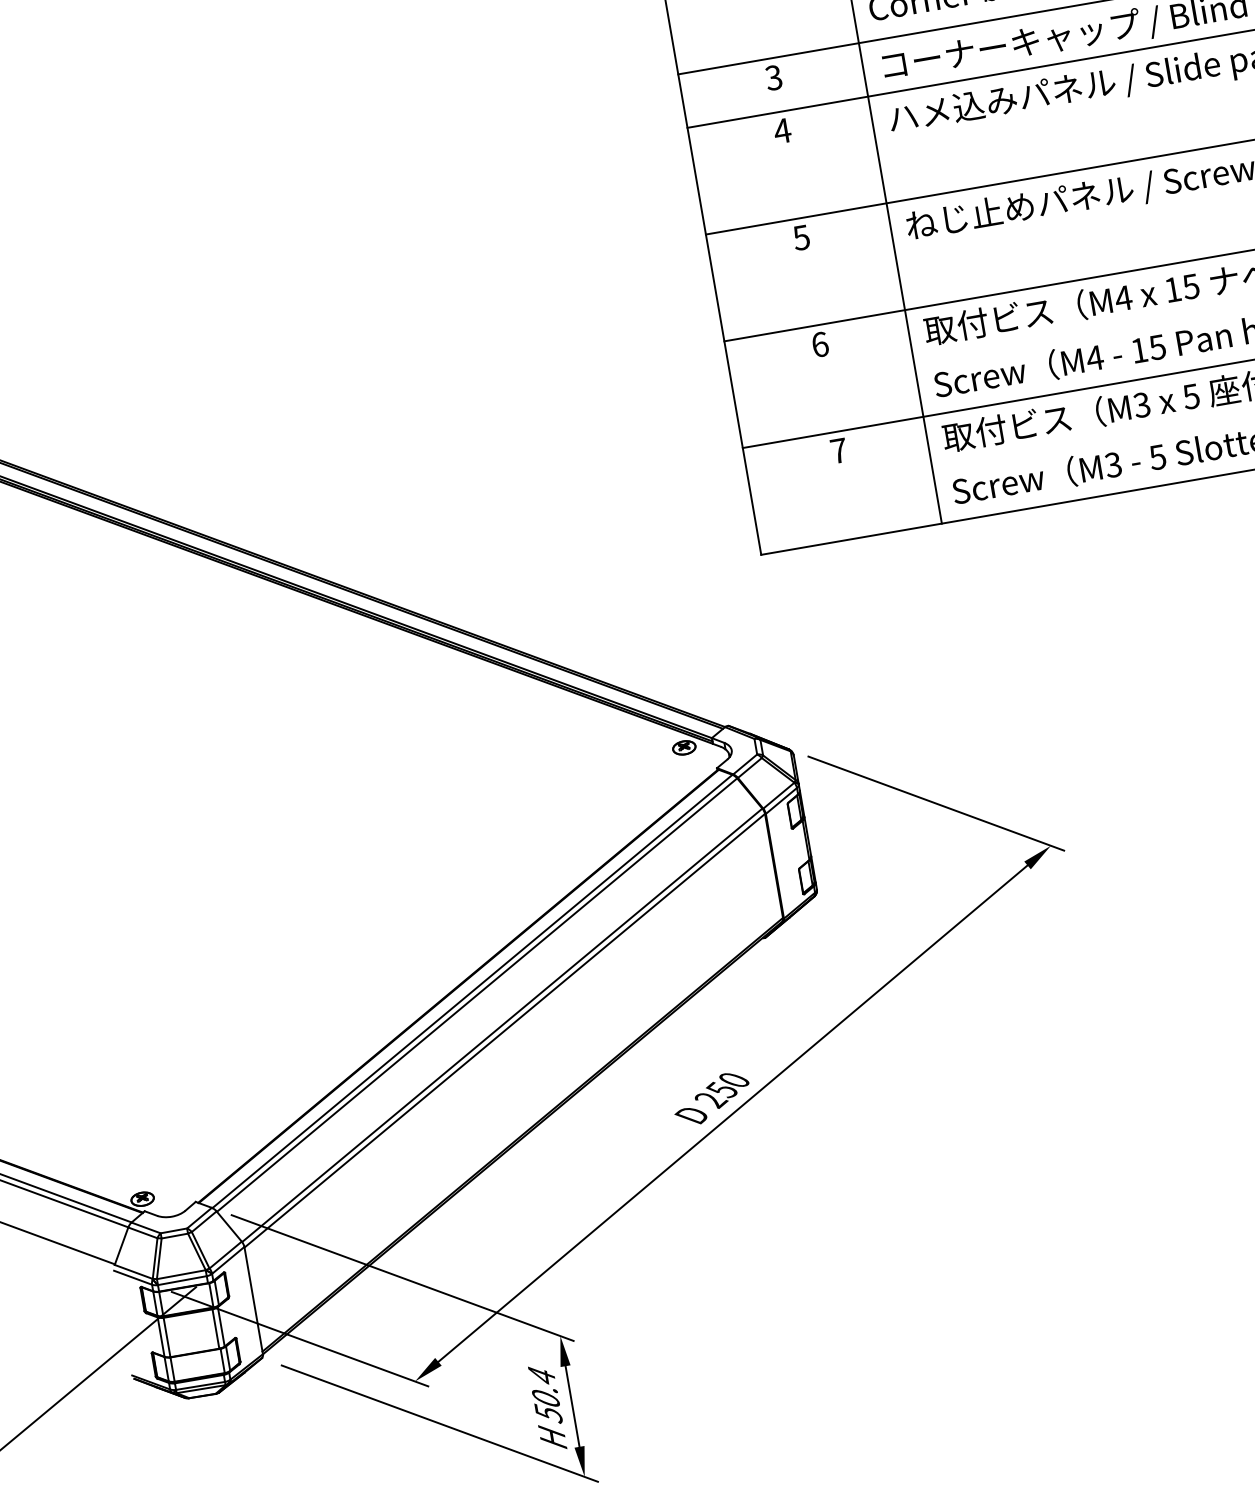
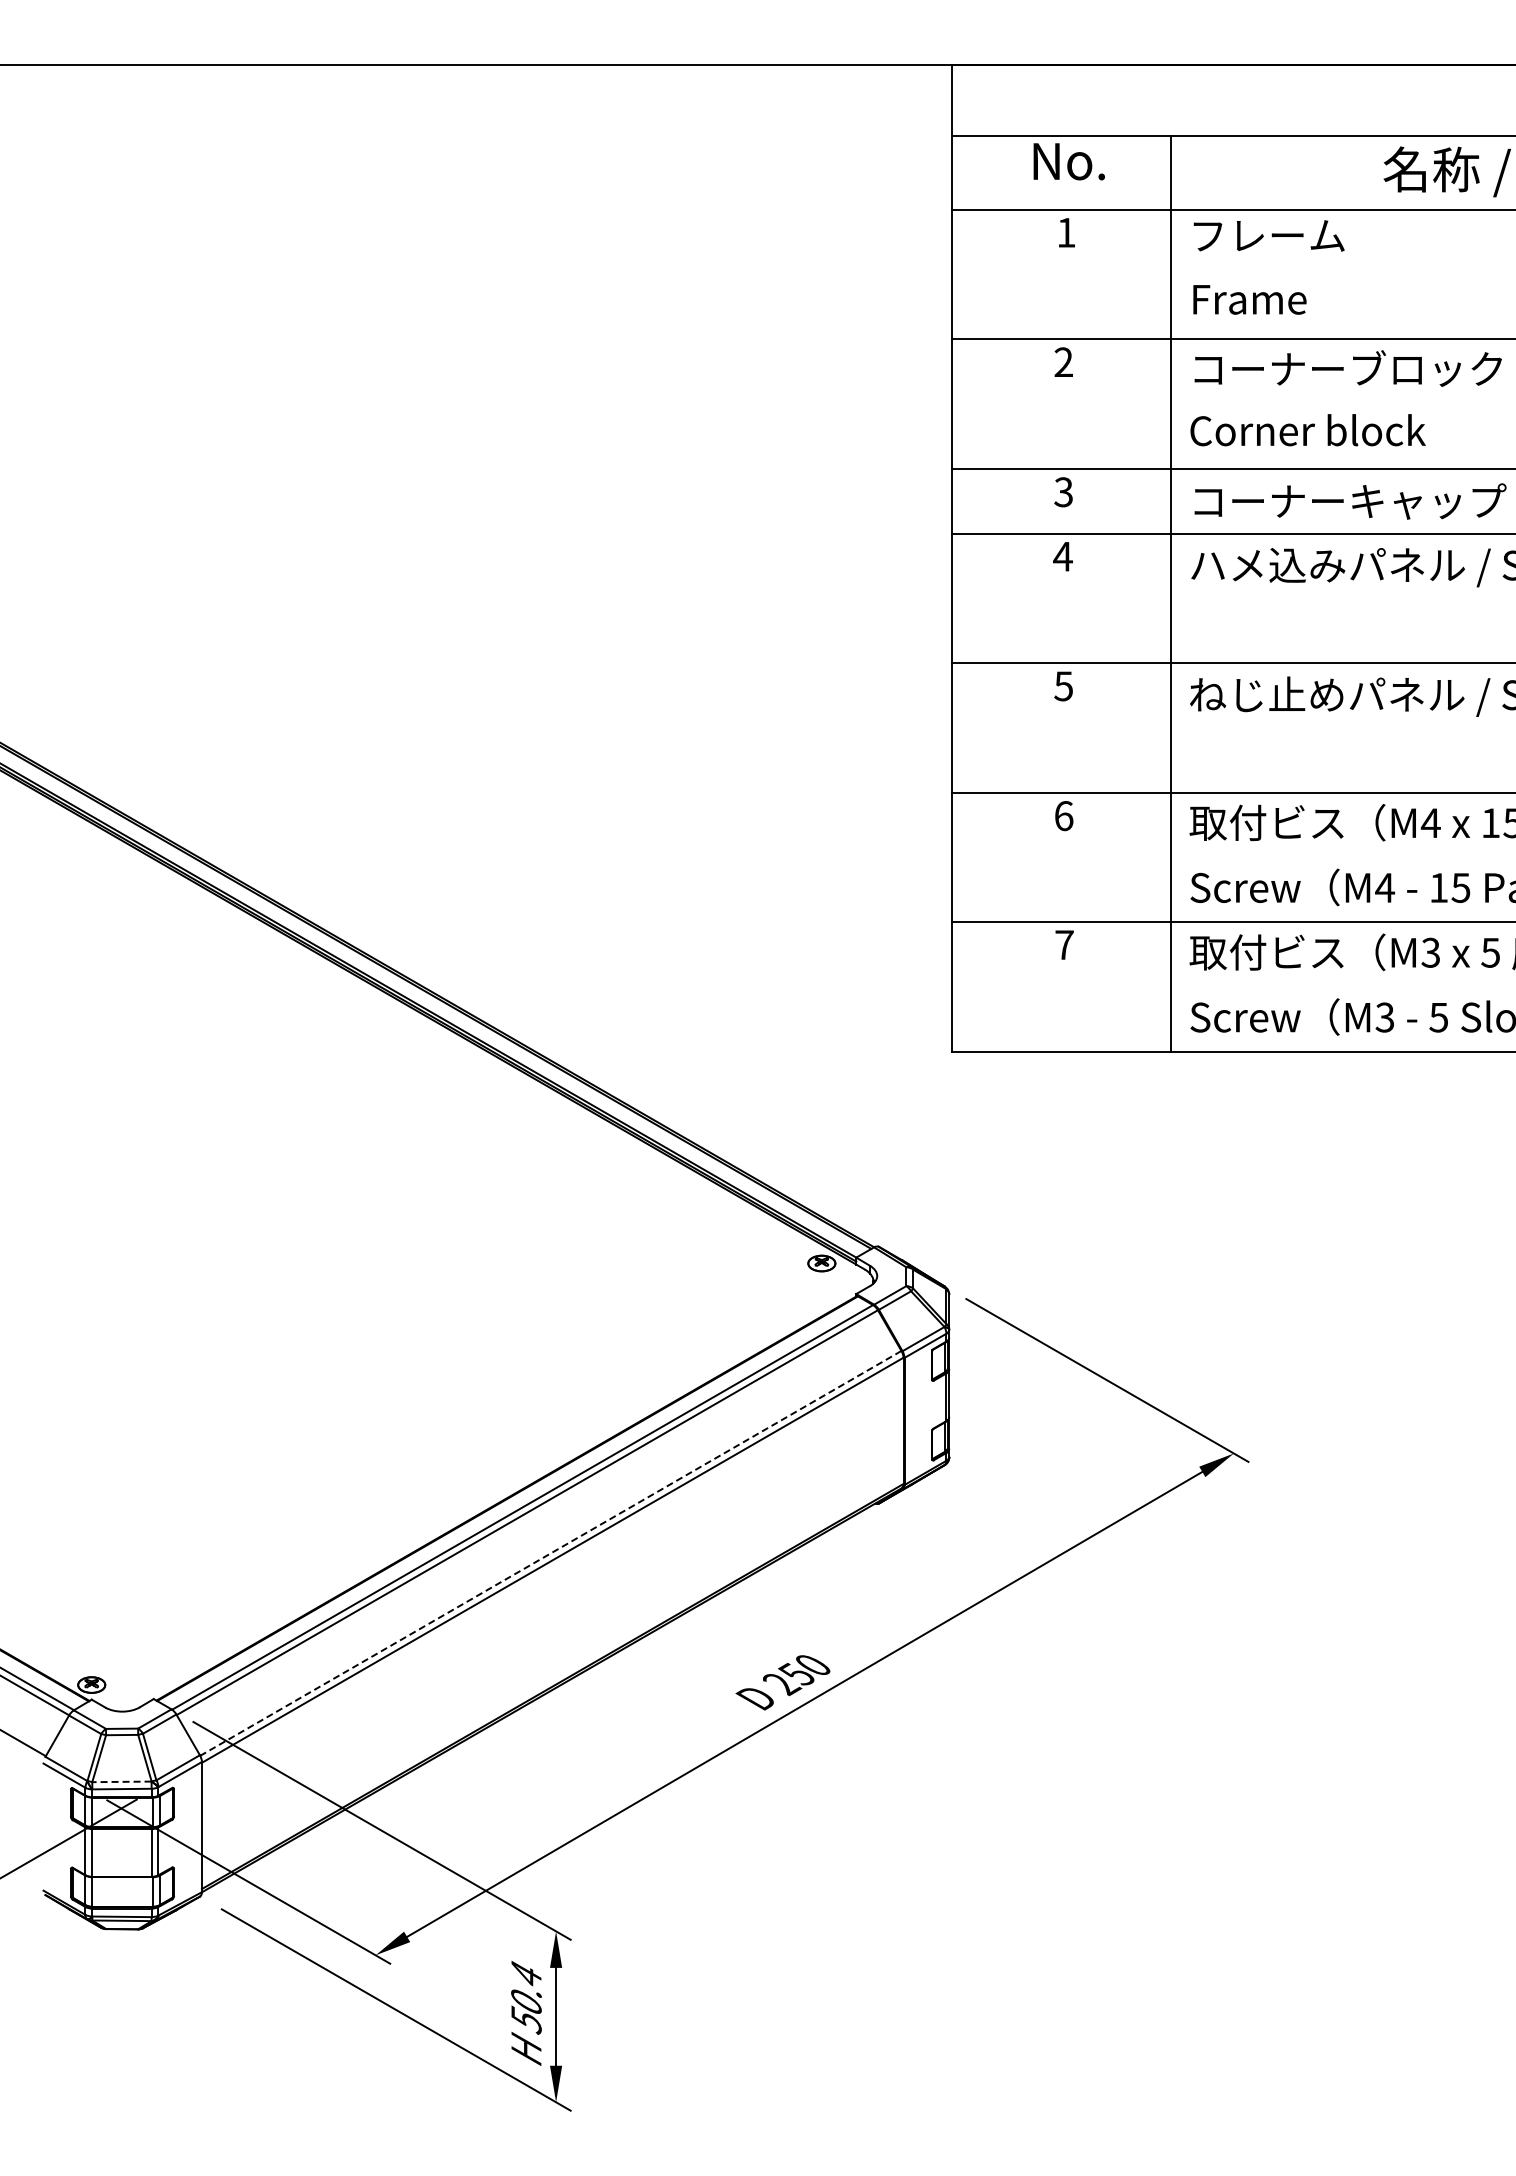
line: (501, 1025) -> (550, 1553), solid -> dashed
line: (180, 1274) -> (121, 1781), solid -> dashed

